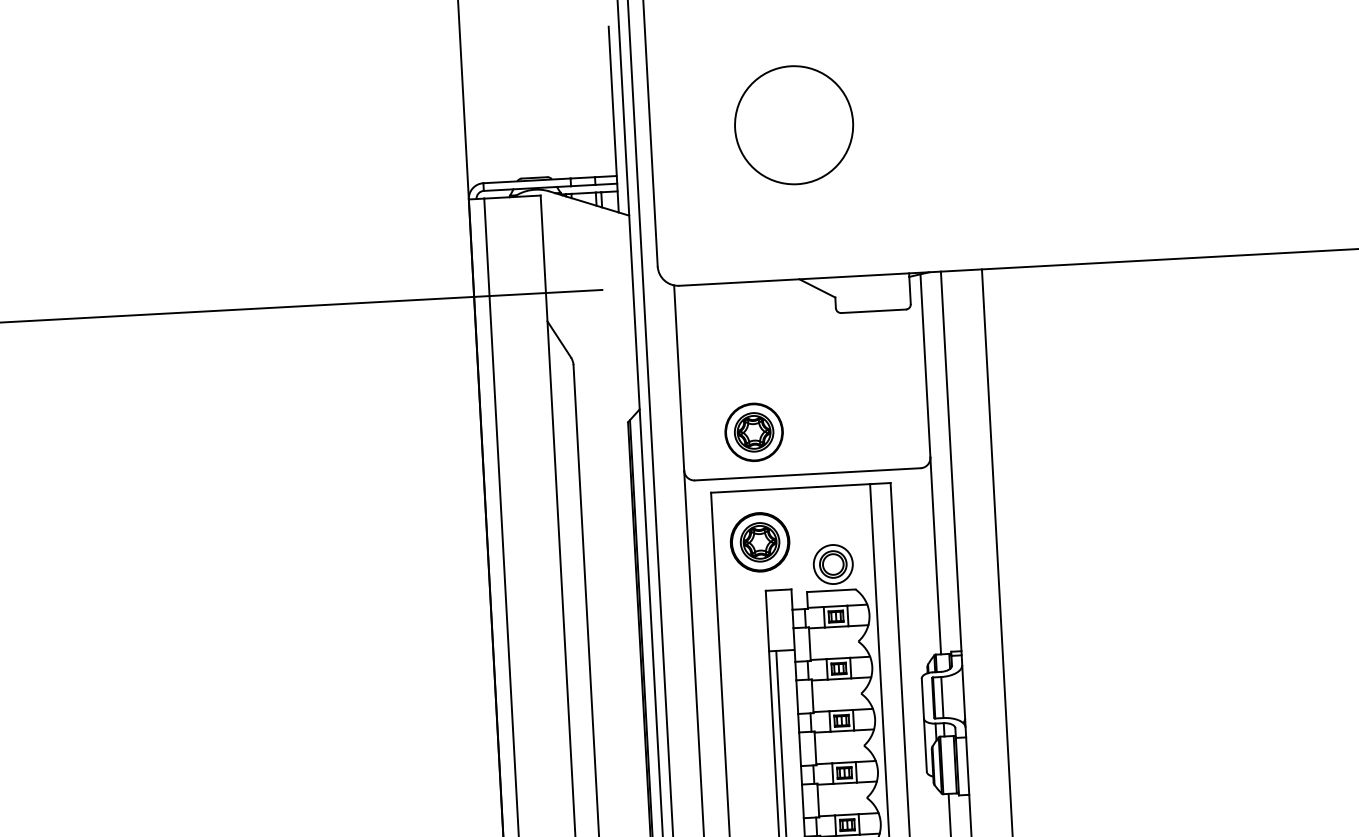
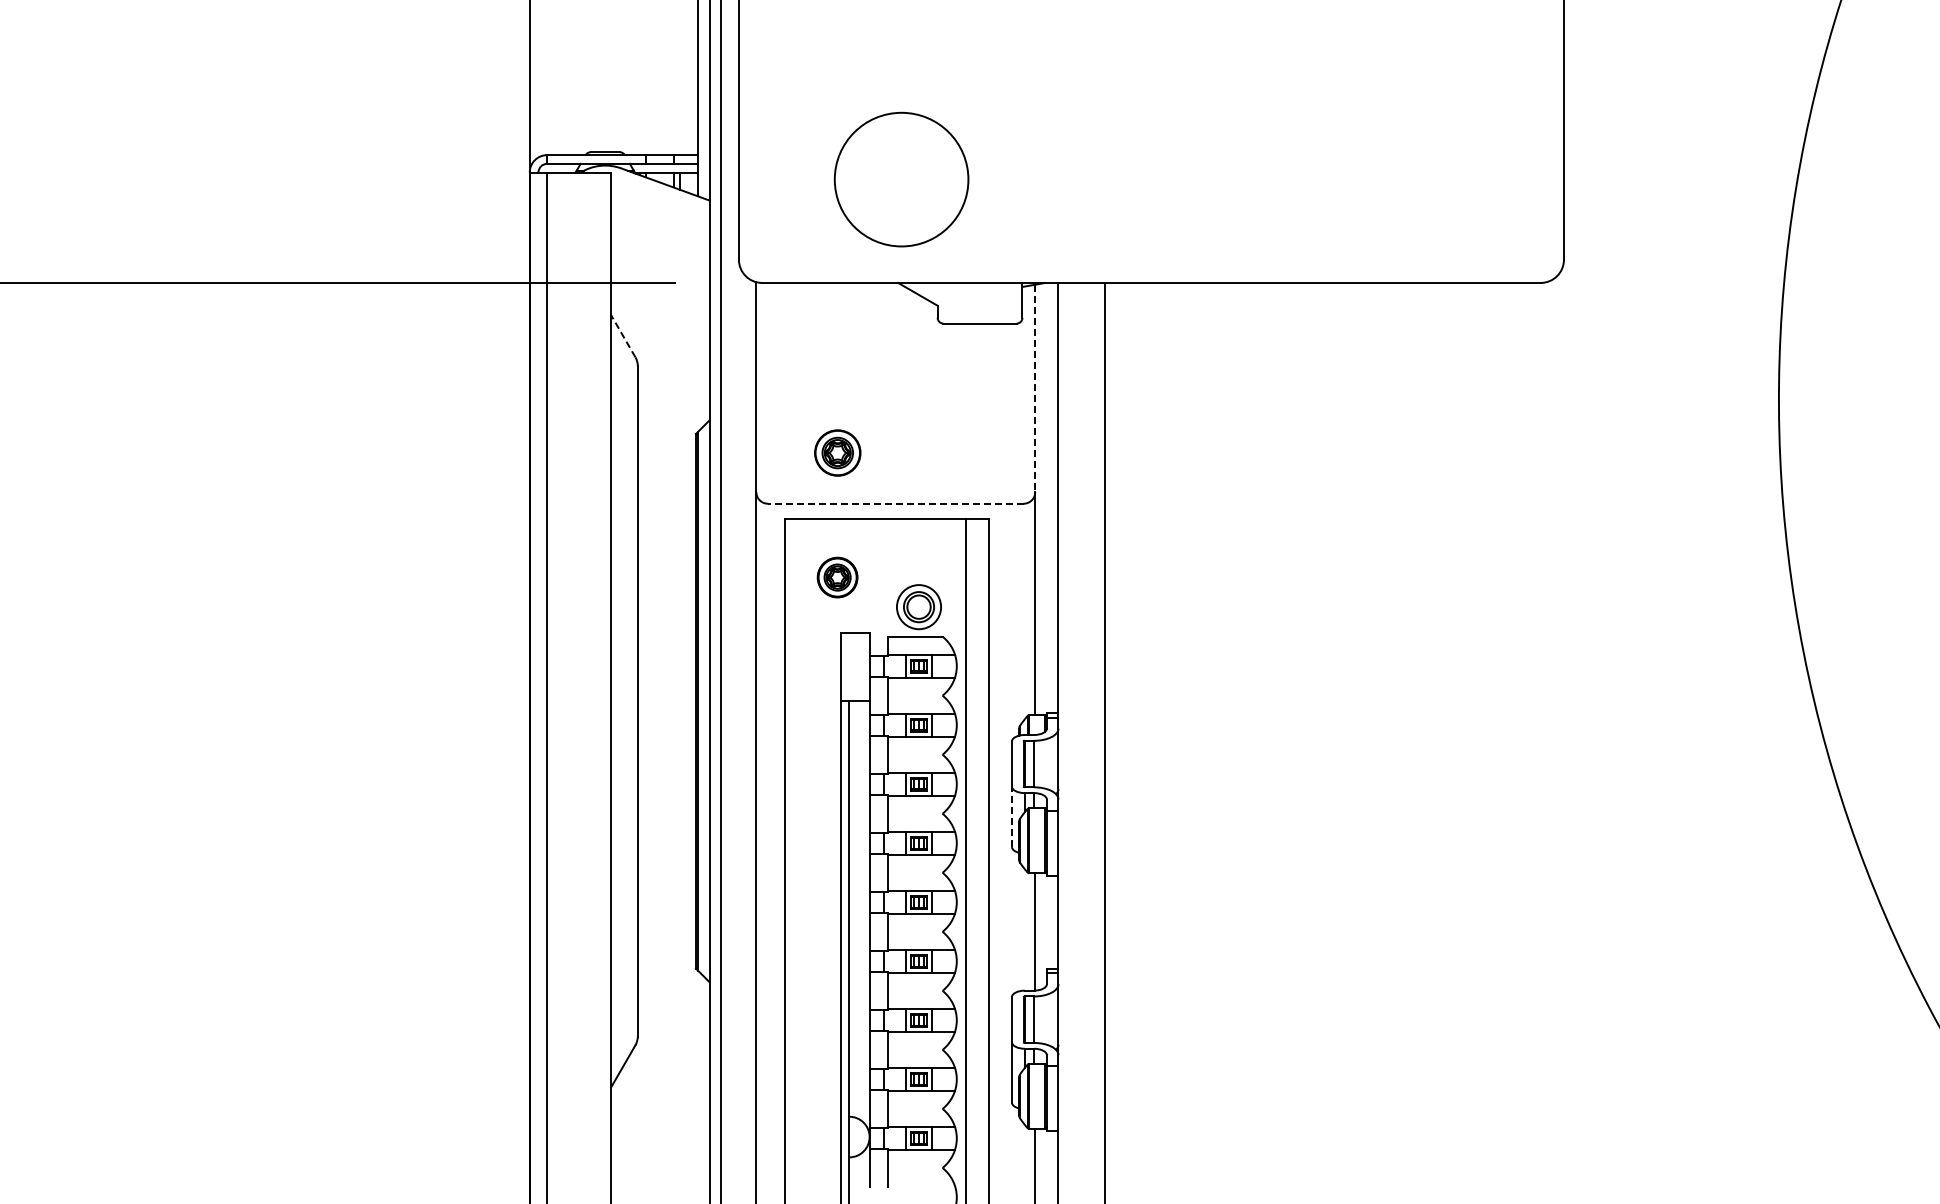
circle: (793, 125) -> (901, 179), moved
line: (559, 338) -> (623, 335), solid -> dashed
line: (925, 365) -> (1035, 388), solid -> dashed
part: (753, 431) -> (837, 452), size x0.7
line: (807, 474) -> (895, 503), solid -> dashed
part: (759, 542) -> (837, 577), size x0.6
line: (925, 744) -> (1012, 816), solid -> dashed

